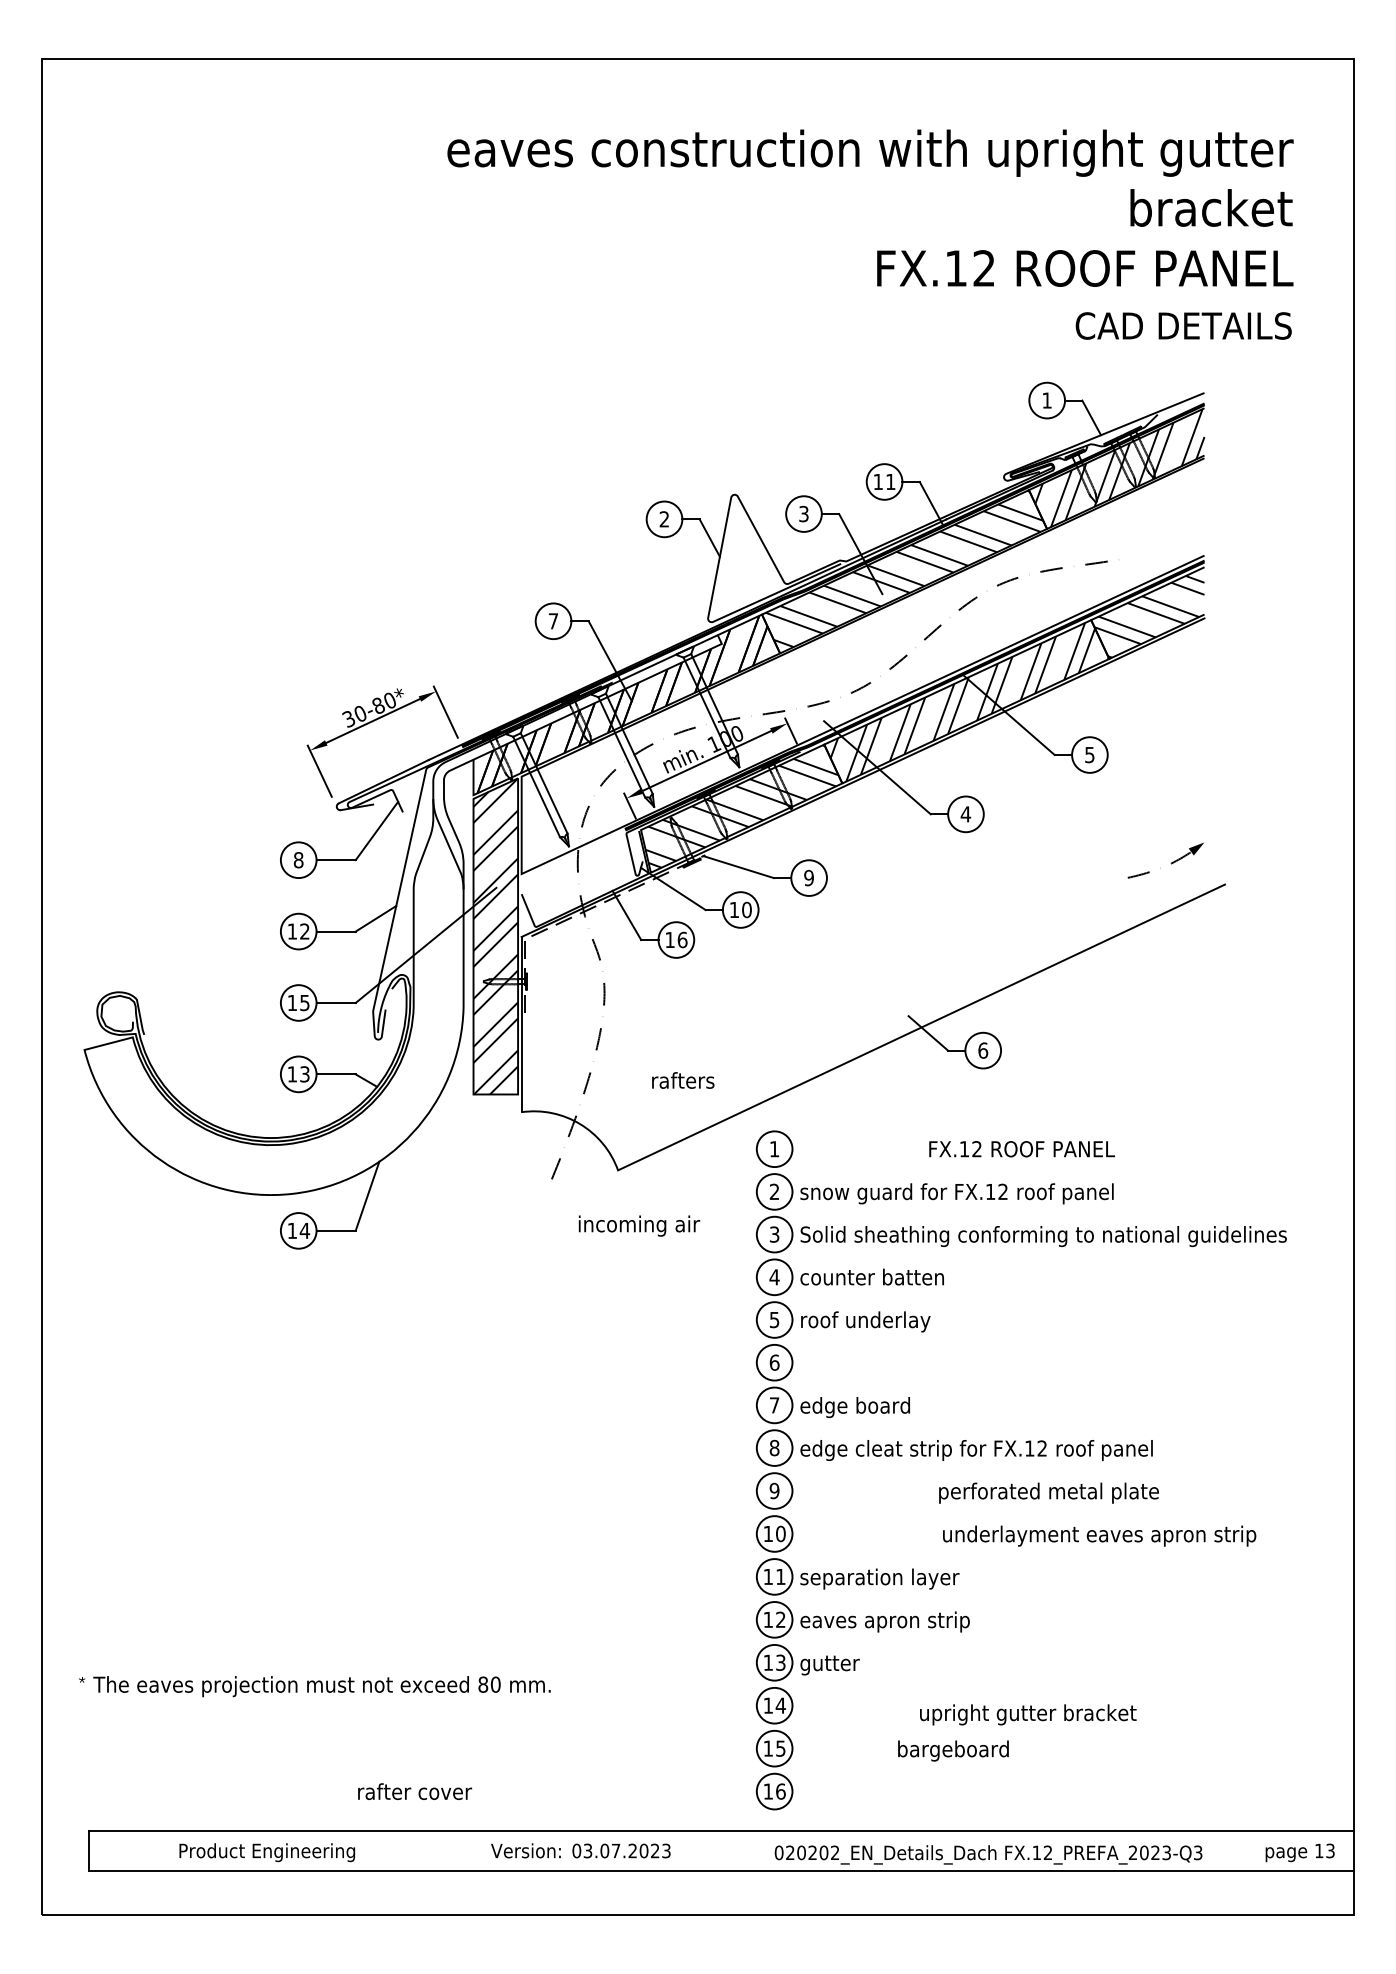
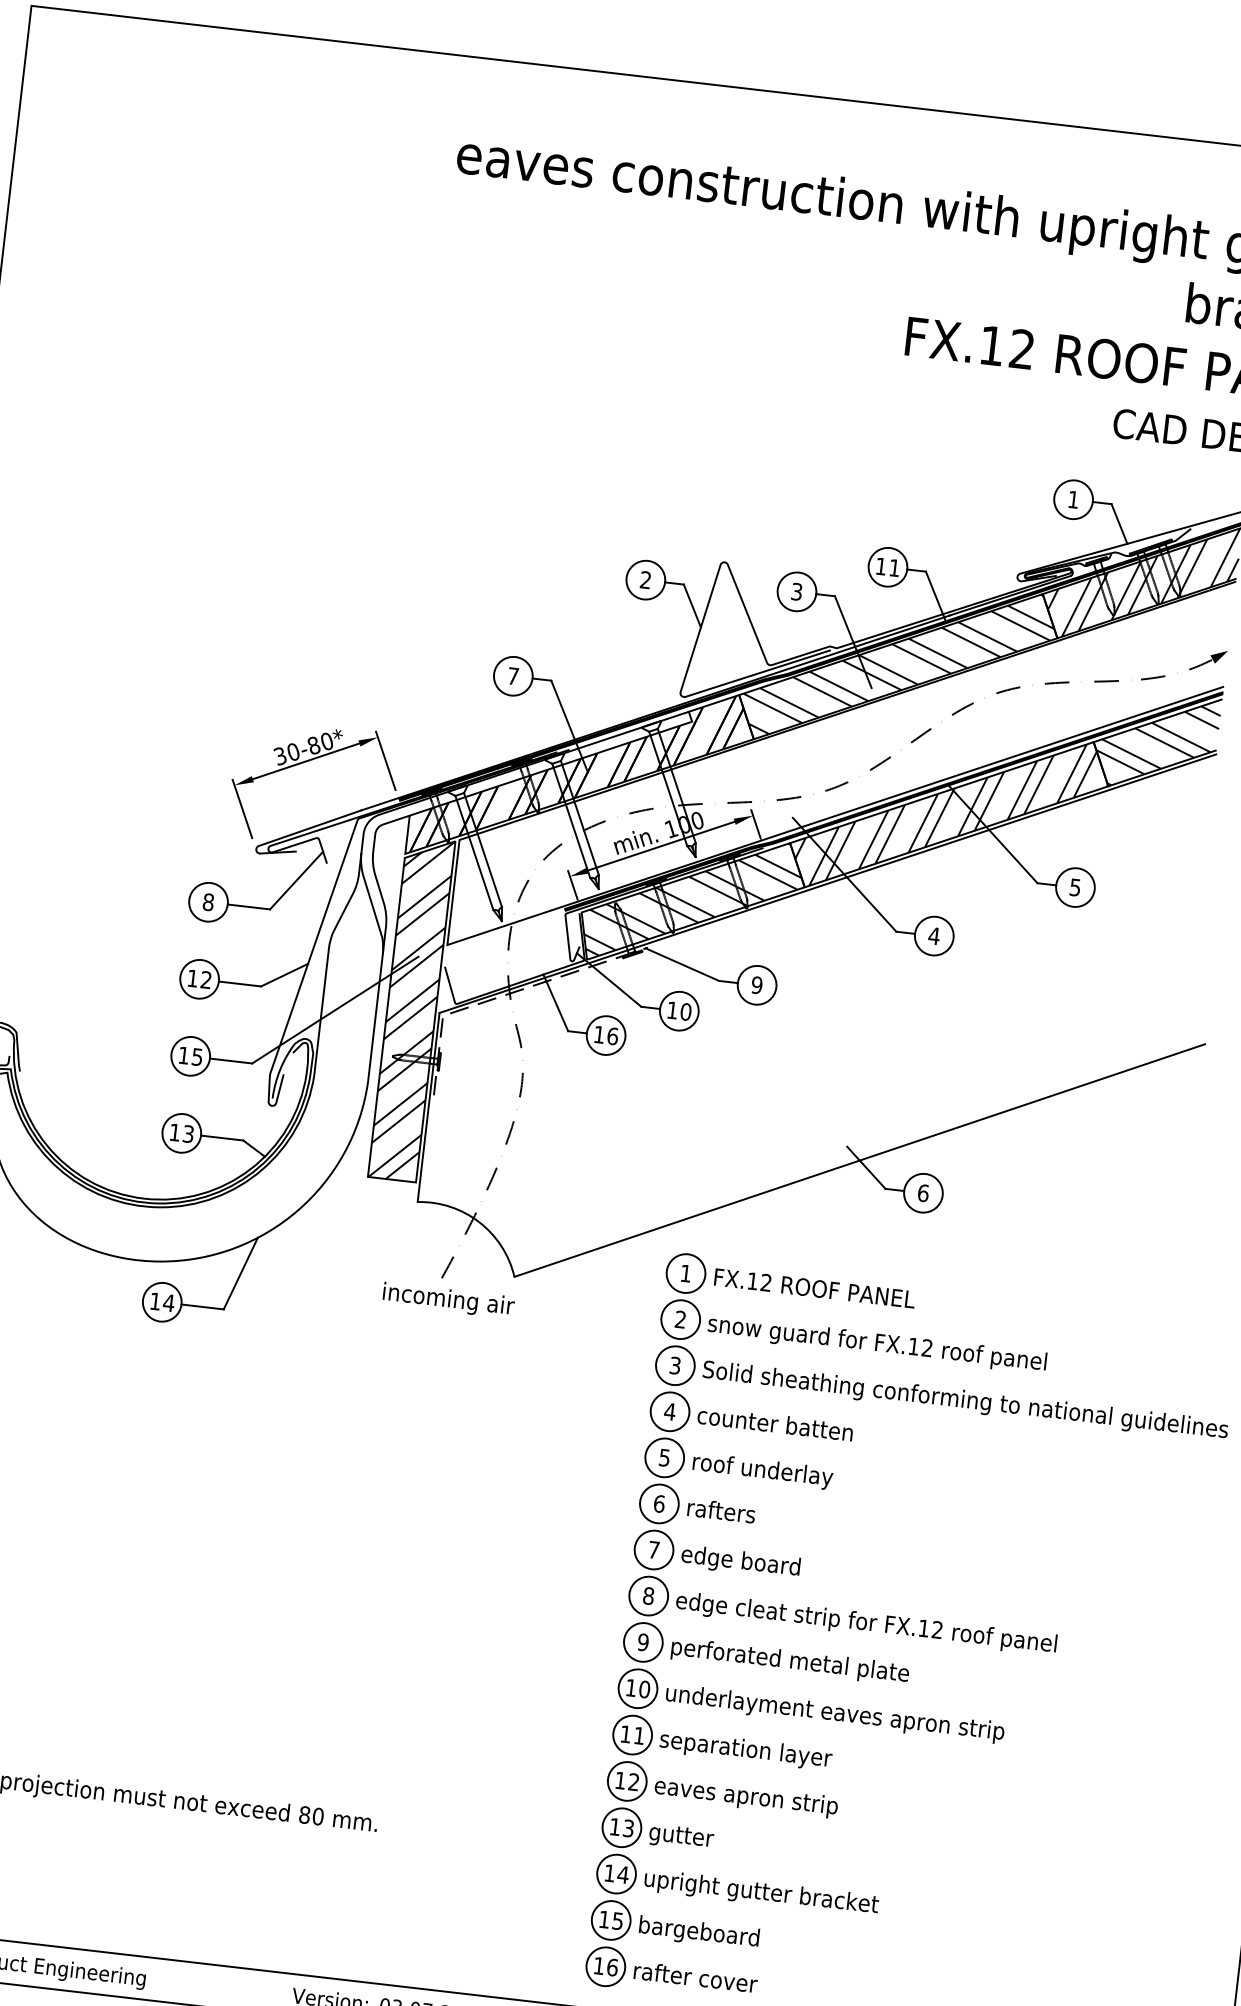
part: (1165, 860) -> (1183, 665), moved
text: (683, 1080) -> (721, 1510), moved
text: (1021, 1149) -> (814, 1288), moved
text: (639, 1225) -> (448, 1300), moved
text: (1048, 1492) -> (789, 1660), moved
text: (1099, 1535) -> (835, 1713), moved
text: (1028, 1714) -> (761, 1892), moved
text: (953, 1750) -> (699, 1932), moved
text: (415, 1791) -> (696, 1977), moved

